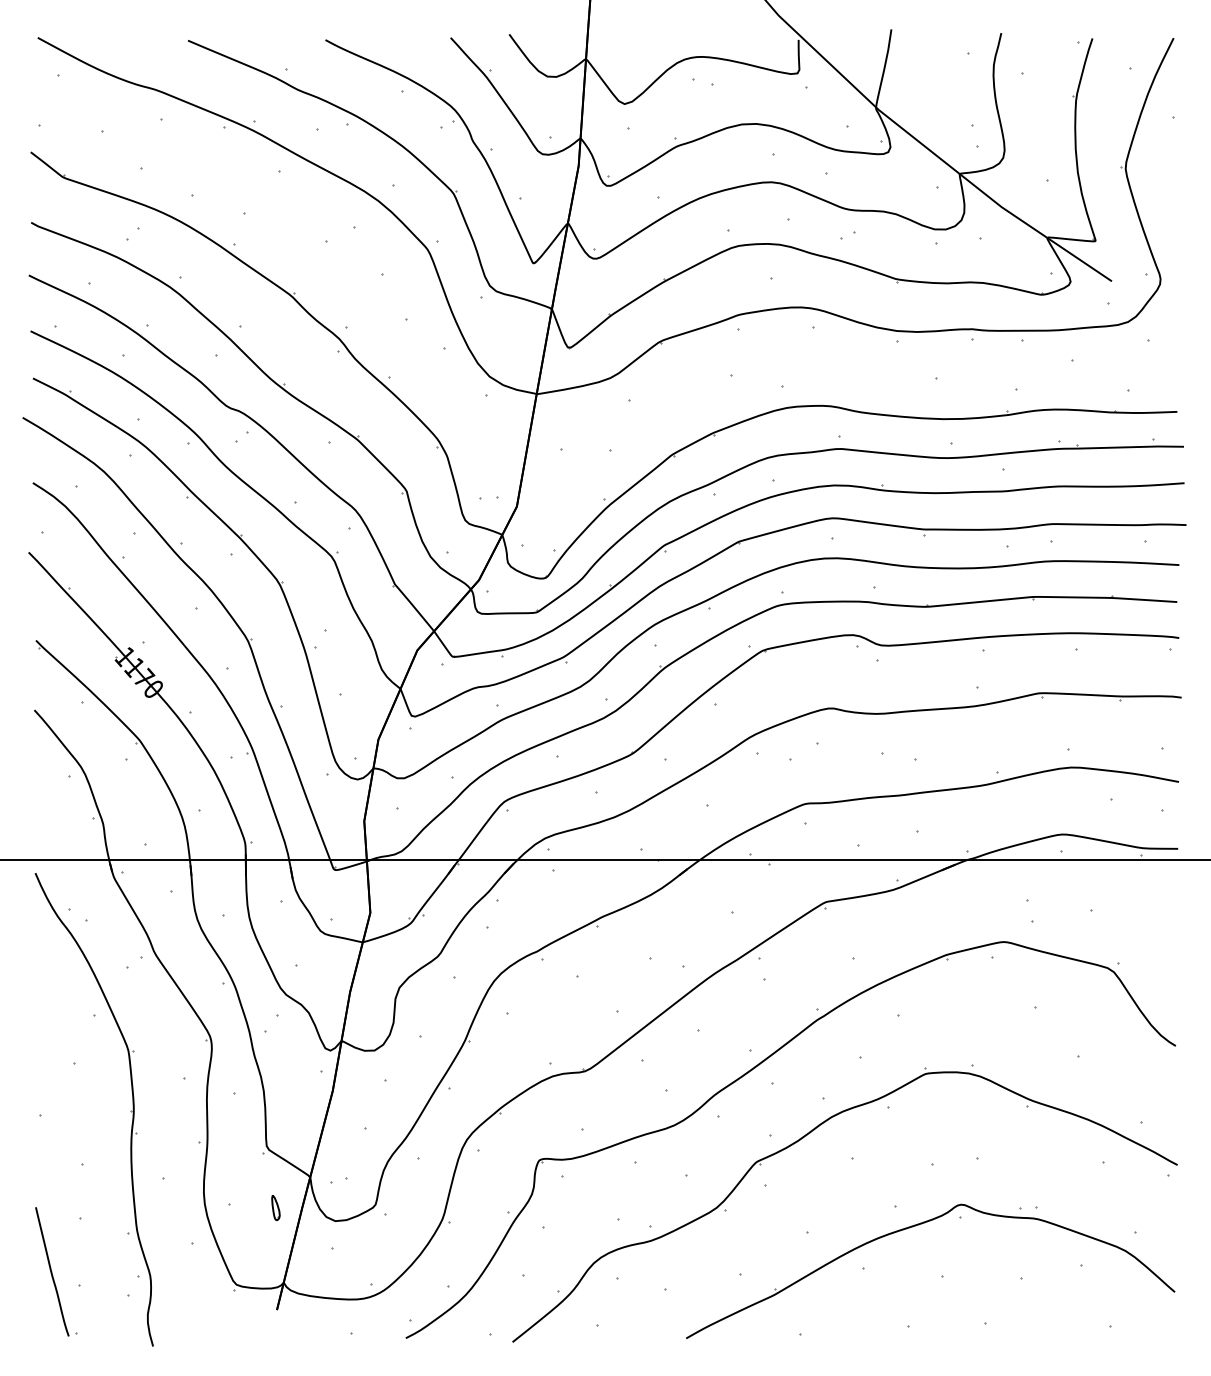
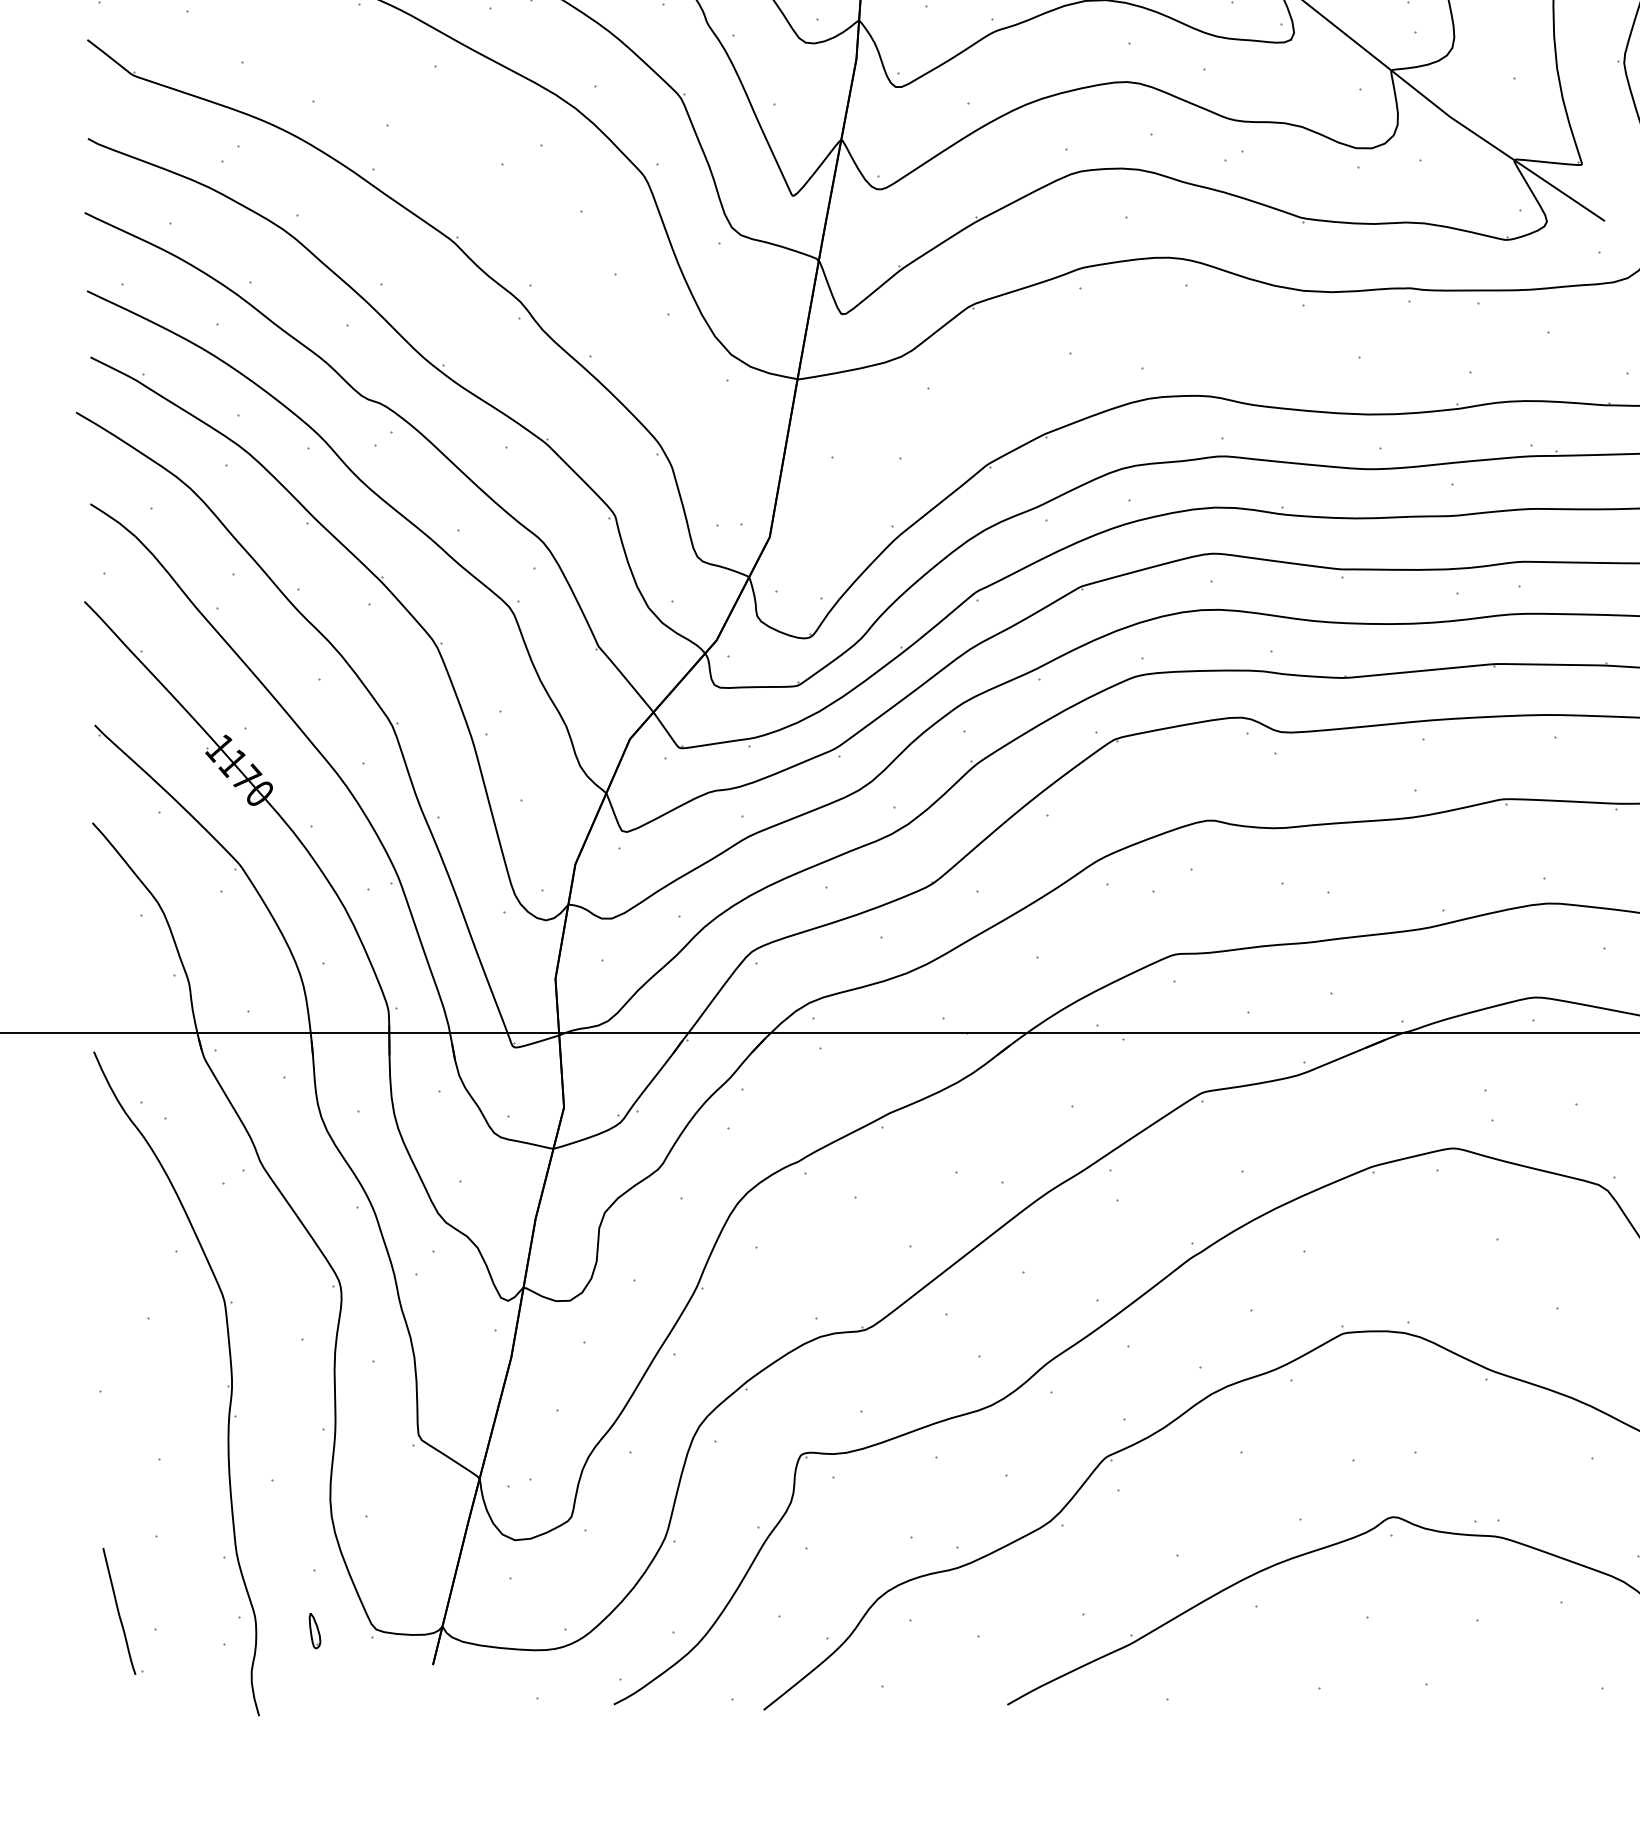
part: (275, 1207) -> (314, 1630), moved
part: (56, 1271) -> (123, 1610), size x0.7

